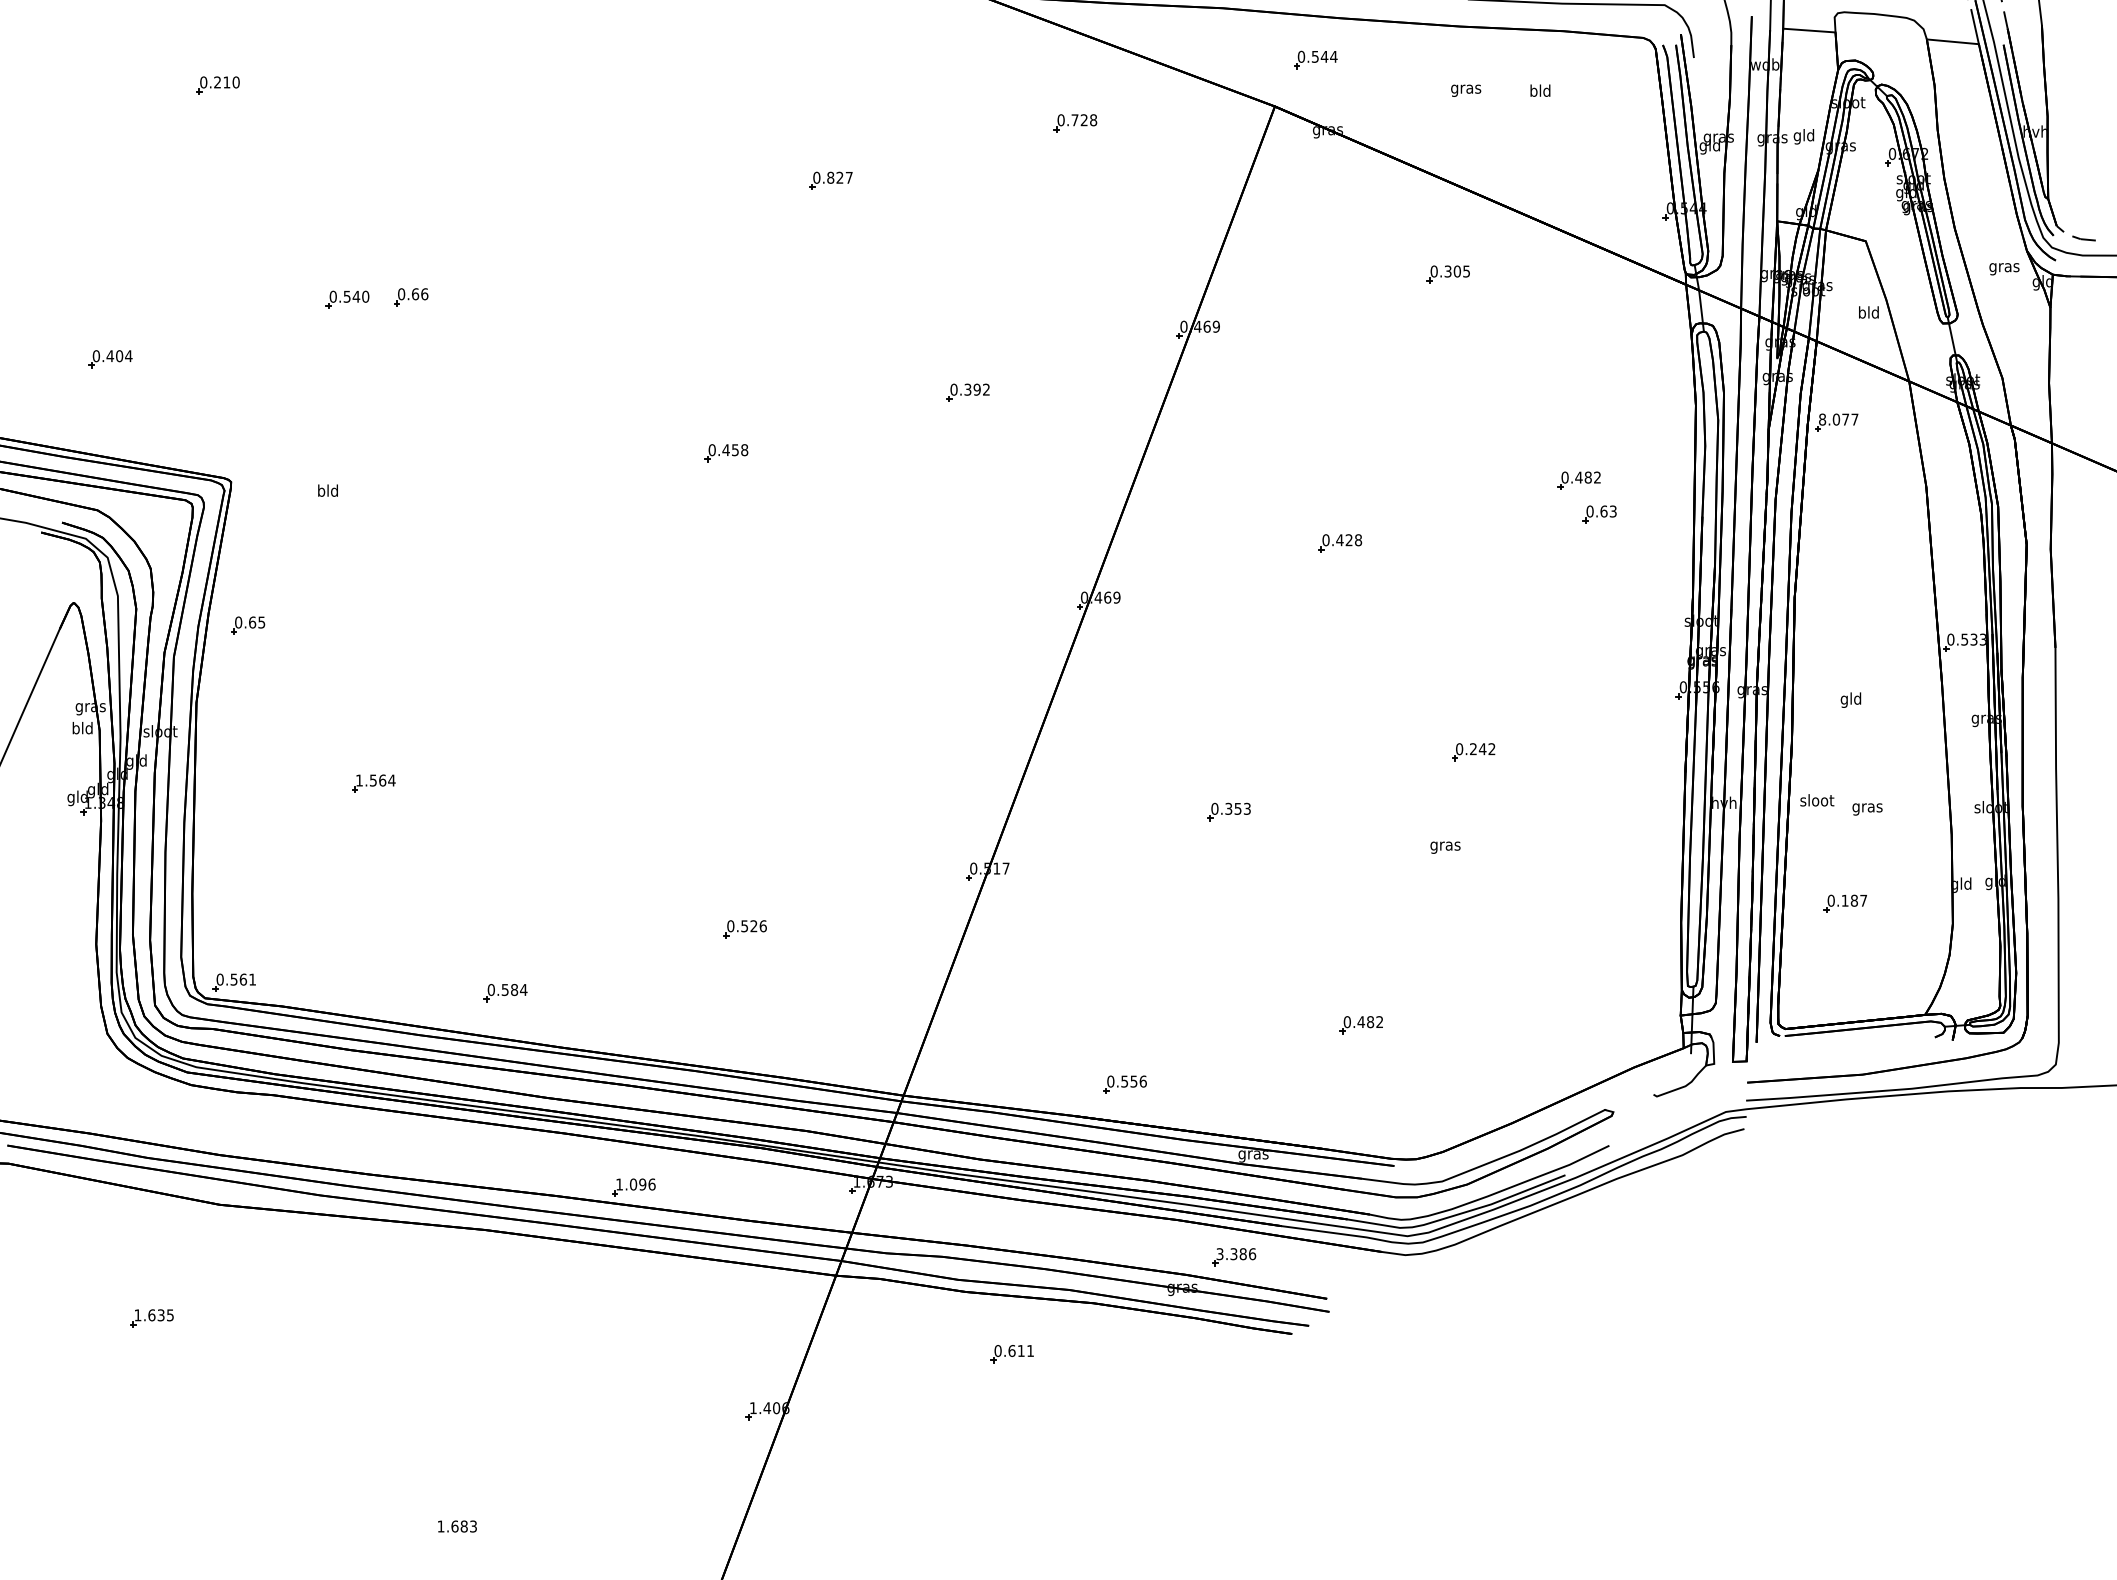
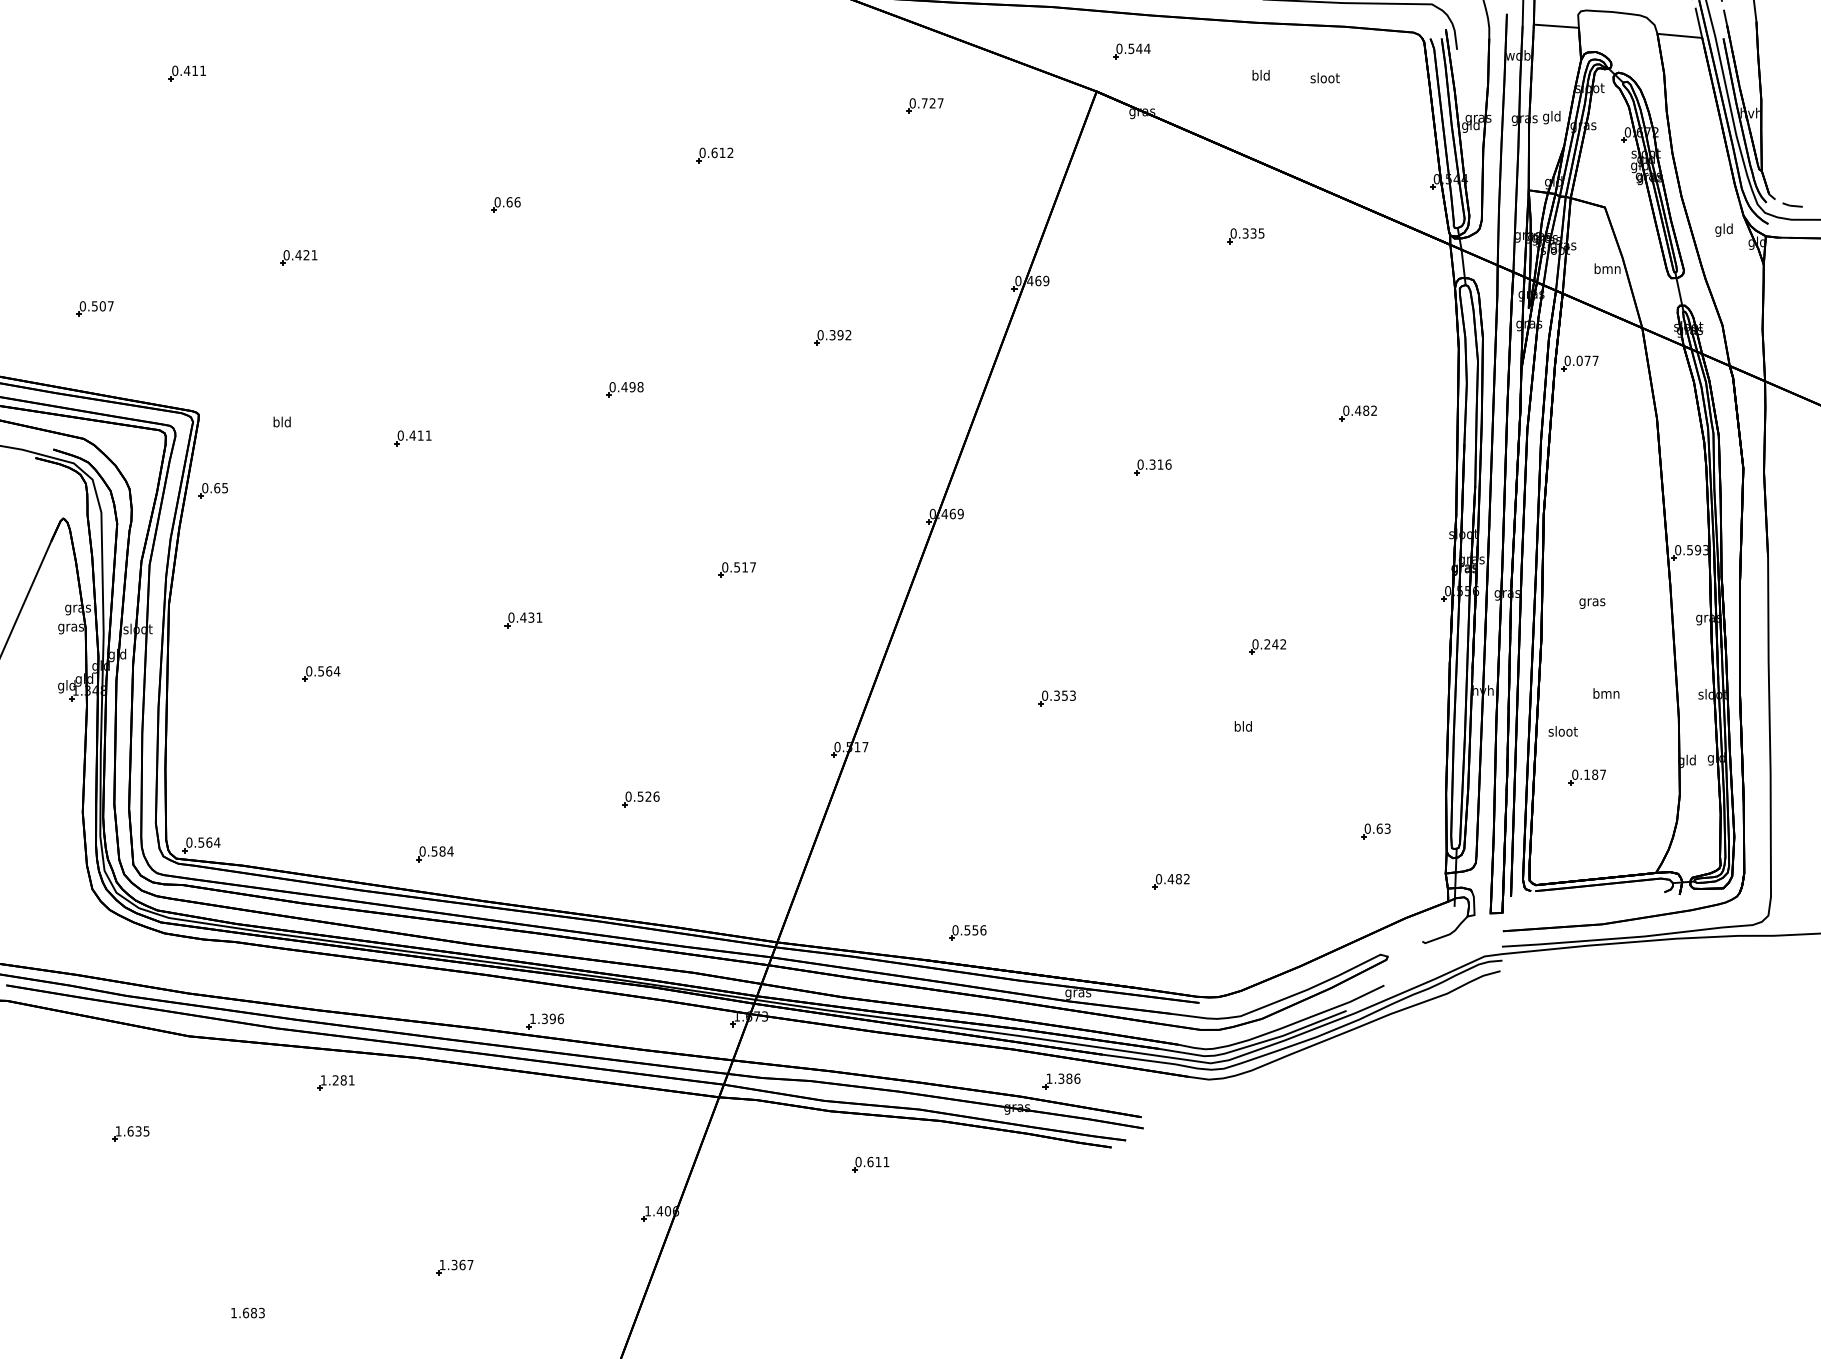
text: (226, 82) -> (194, 70), 0.210 -> 0.411
text: (1466, 88) -> (1261, 76), gras -> bld
text: (1540, 90) -> (1325, 77), bld -> sloot
text: (1093, 120) -> (940, 103), 0.728 -> 0.727
text: (839, 177) -> (722, 152), 0.827 -> 0.612
text: (2004, 267) -> (1724, 230), gras -> gld
text: (1456, 271) -> (1252, 233), 0.305 -> 0.335
text: (356, 296) -> (306, 254), 0.540 -> 0.421
part: (411, 297) -> (506, 205), moved
text: (1868, 312) -> (1607, 268), bld -> bmn
text: (119, 356) -> (102, 306), 0.404 -> 0.507
text: (1822, 419) -> (1567, 360), 8.077 -> 0.077
text: (734, 449) -> (631, 386), 0.458 -> 0.498
part: (479, 509) -> (412, 438), added
part: (1599, 514) -> (1375, 831), moved
text: (1349, 540) -> (1160, 464), 0.428 -> 0.316
part: (248, 625) -> (213, 490), moved
text: (1973, 639) -> (1697, 550), 0.533 -> 0.593
part: (856, 662) -> (736, 569), added
text: (1851, 699) -> (1592, 601), gld -> gras
part: (608, 721) -> (523, 620), added
text: (82, 729) -> (70, 627), bld -> gras
text: (359, 780) -> (309, 671), 1.564 -> 0.564
text: (1817, 800) -> (1563, 731), moved
text: (1867, 807) -> (1606, 694), gras -> bmn
text: (1445, 845) -> (1243, 727), gras -> bld
text: (252, 979) -> (217, 842), 0.561 -> 0.564
text: (633, 1184) -> (544, 1018), 1.096 -> 1.396
text: (1219, 1254) -> (1048, 1079), 3.386 -> 1.386
part: (390, 1259) -> (335, 1083), added
part: (528, 1473) -> (454, 1267), added
text: (457, 1526) -> (248, 1313), moved

